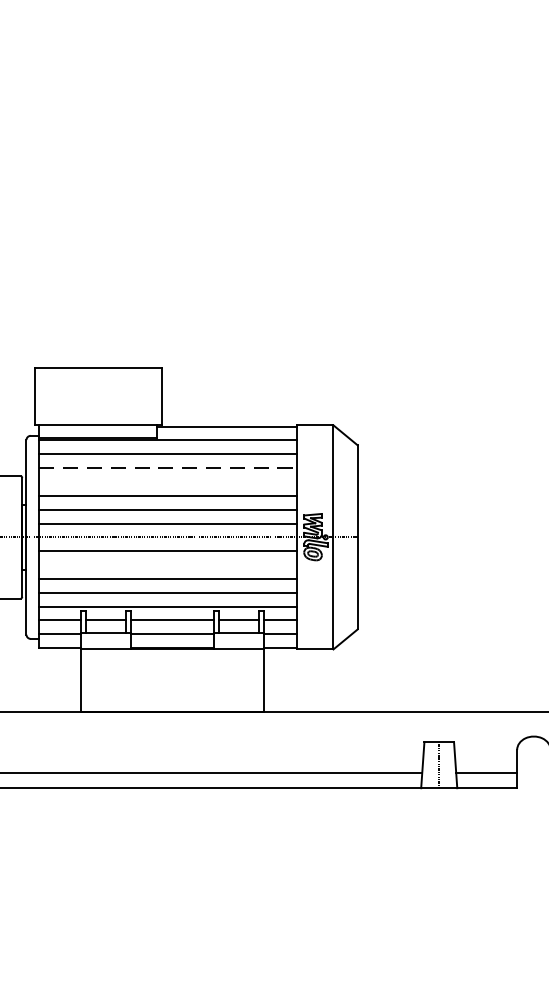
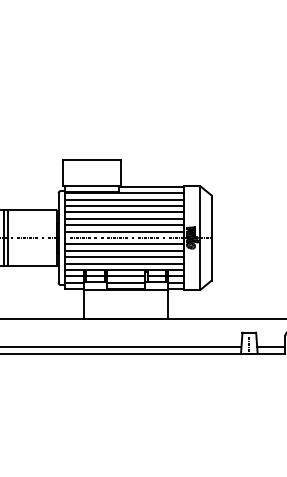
line: (169, 469) -> (124, 206), dashed -> solid
line: (166, 482) -> (123, 212), added
line: (166, 564) -> (123, 250), added

